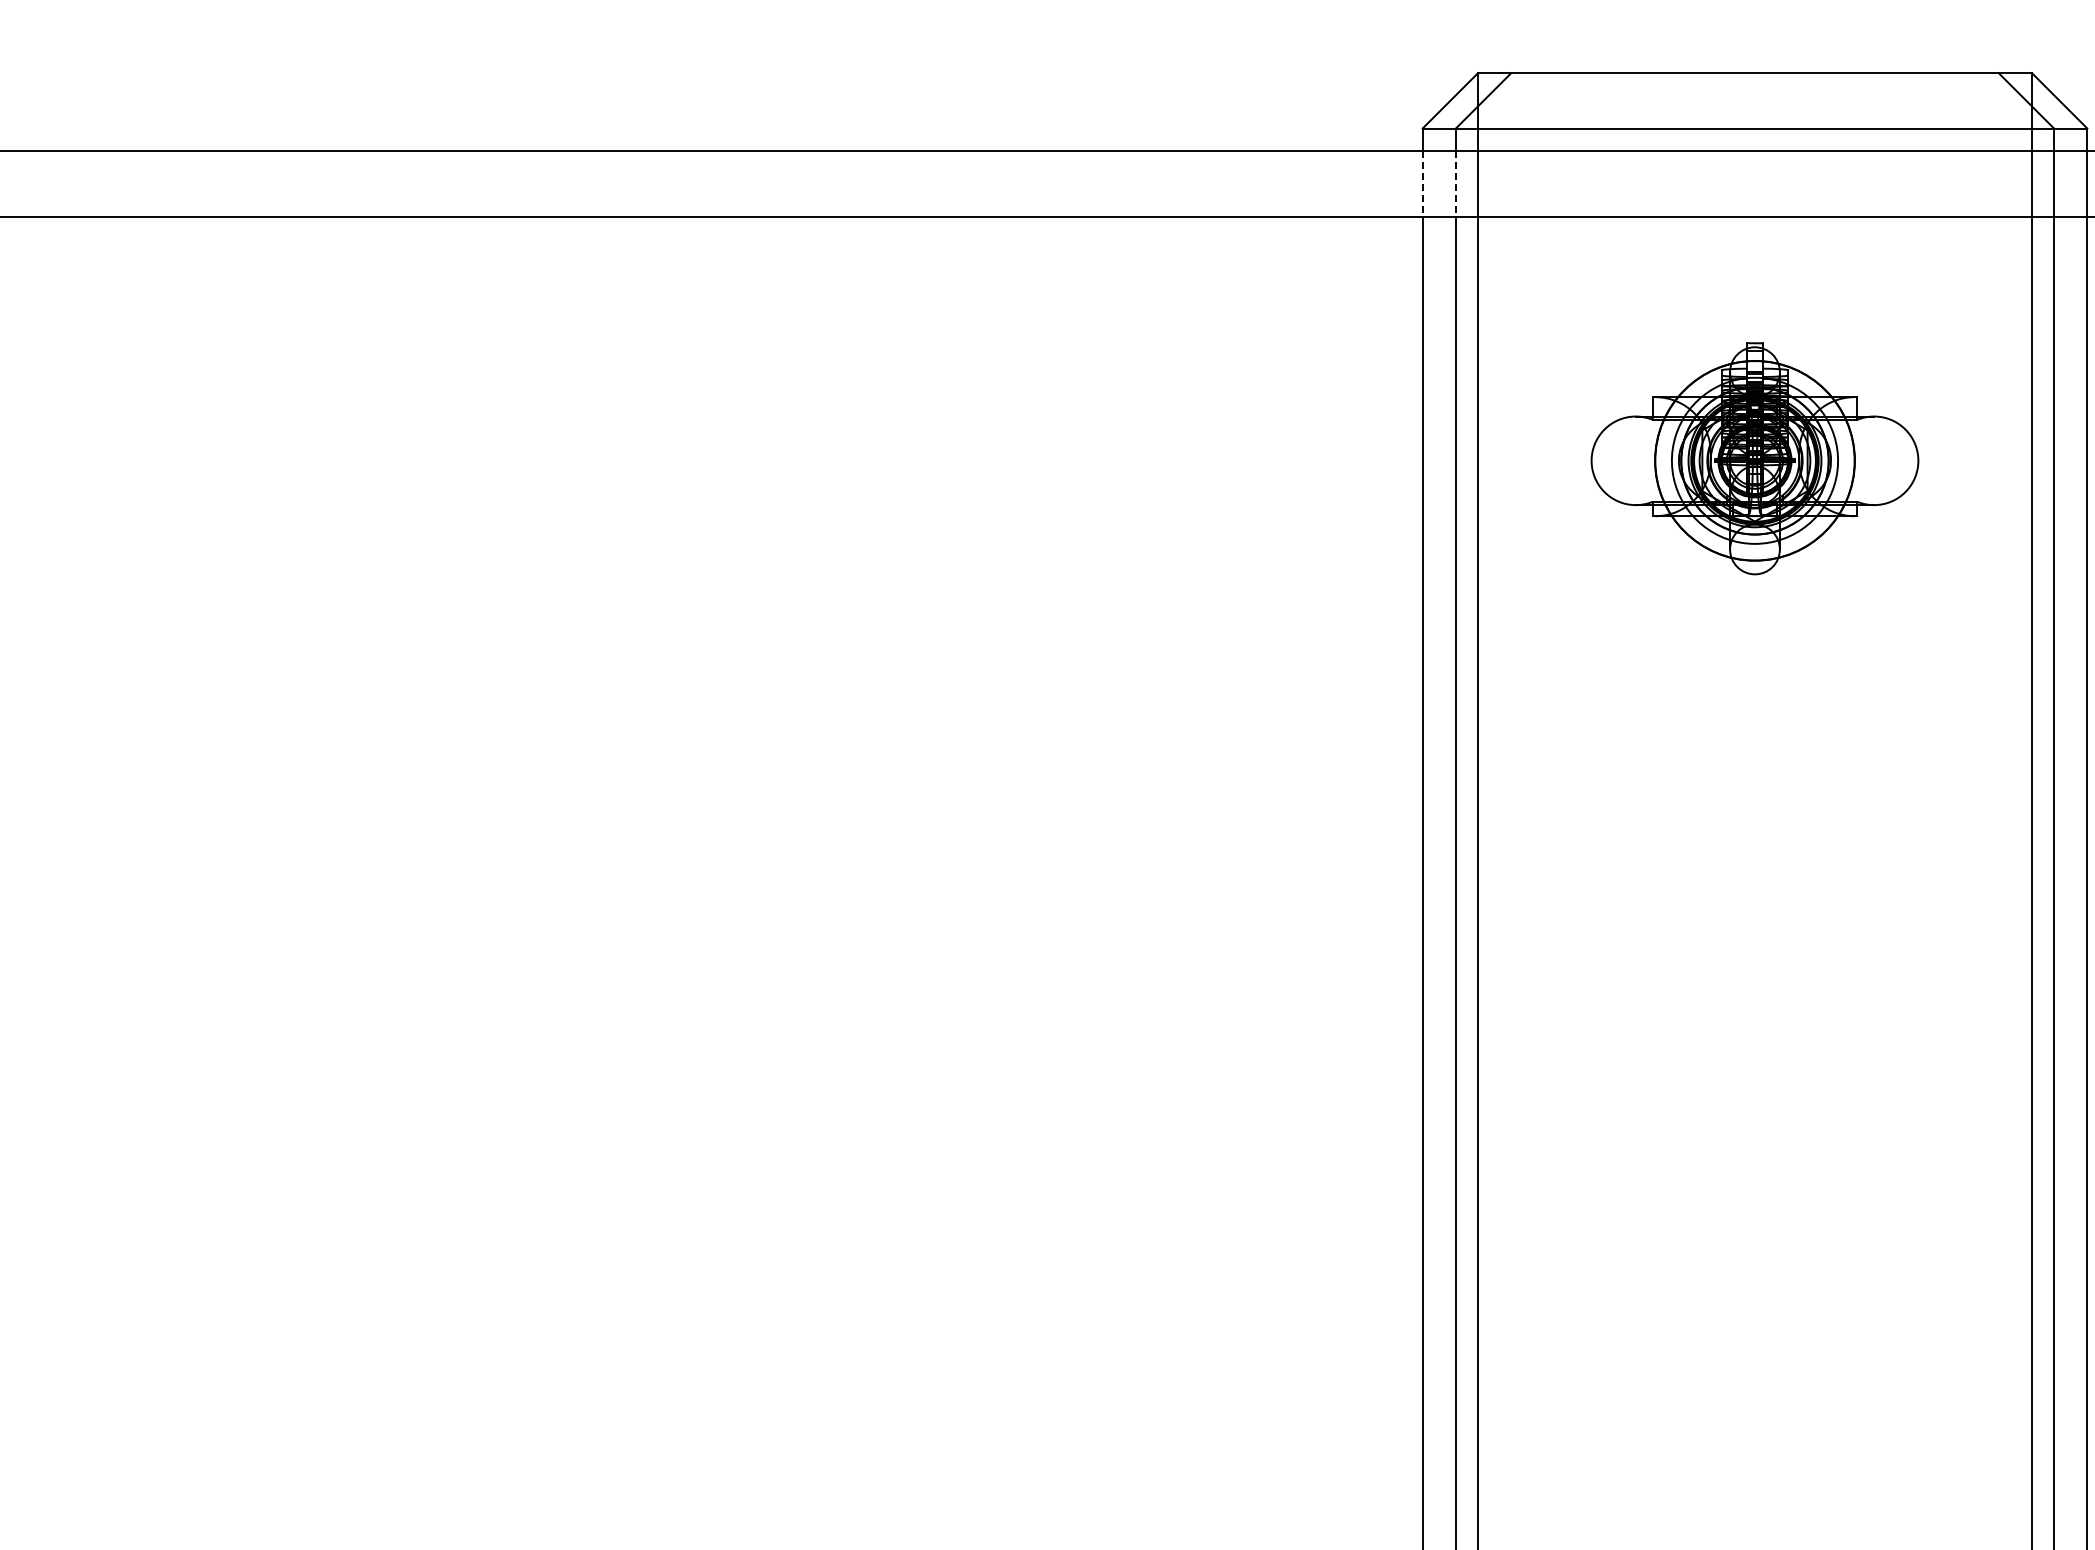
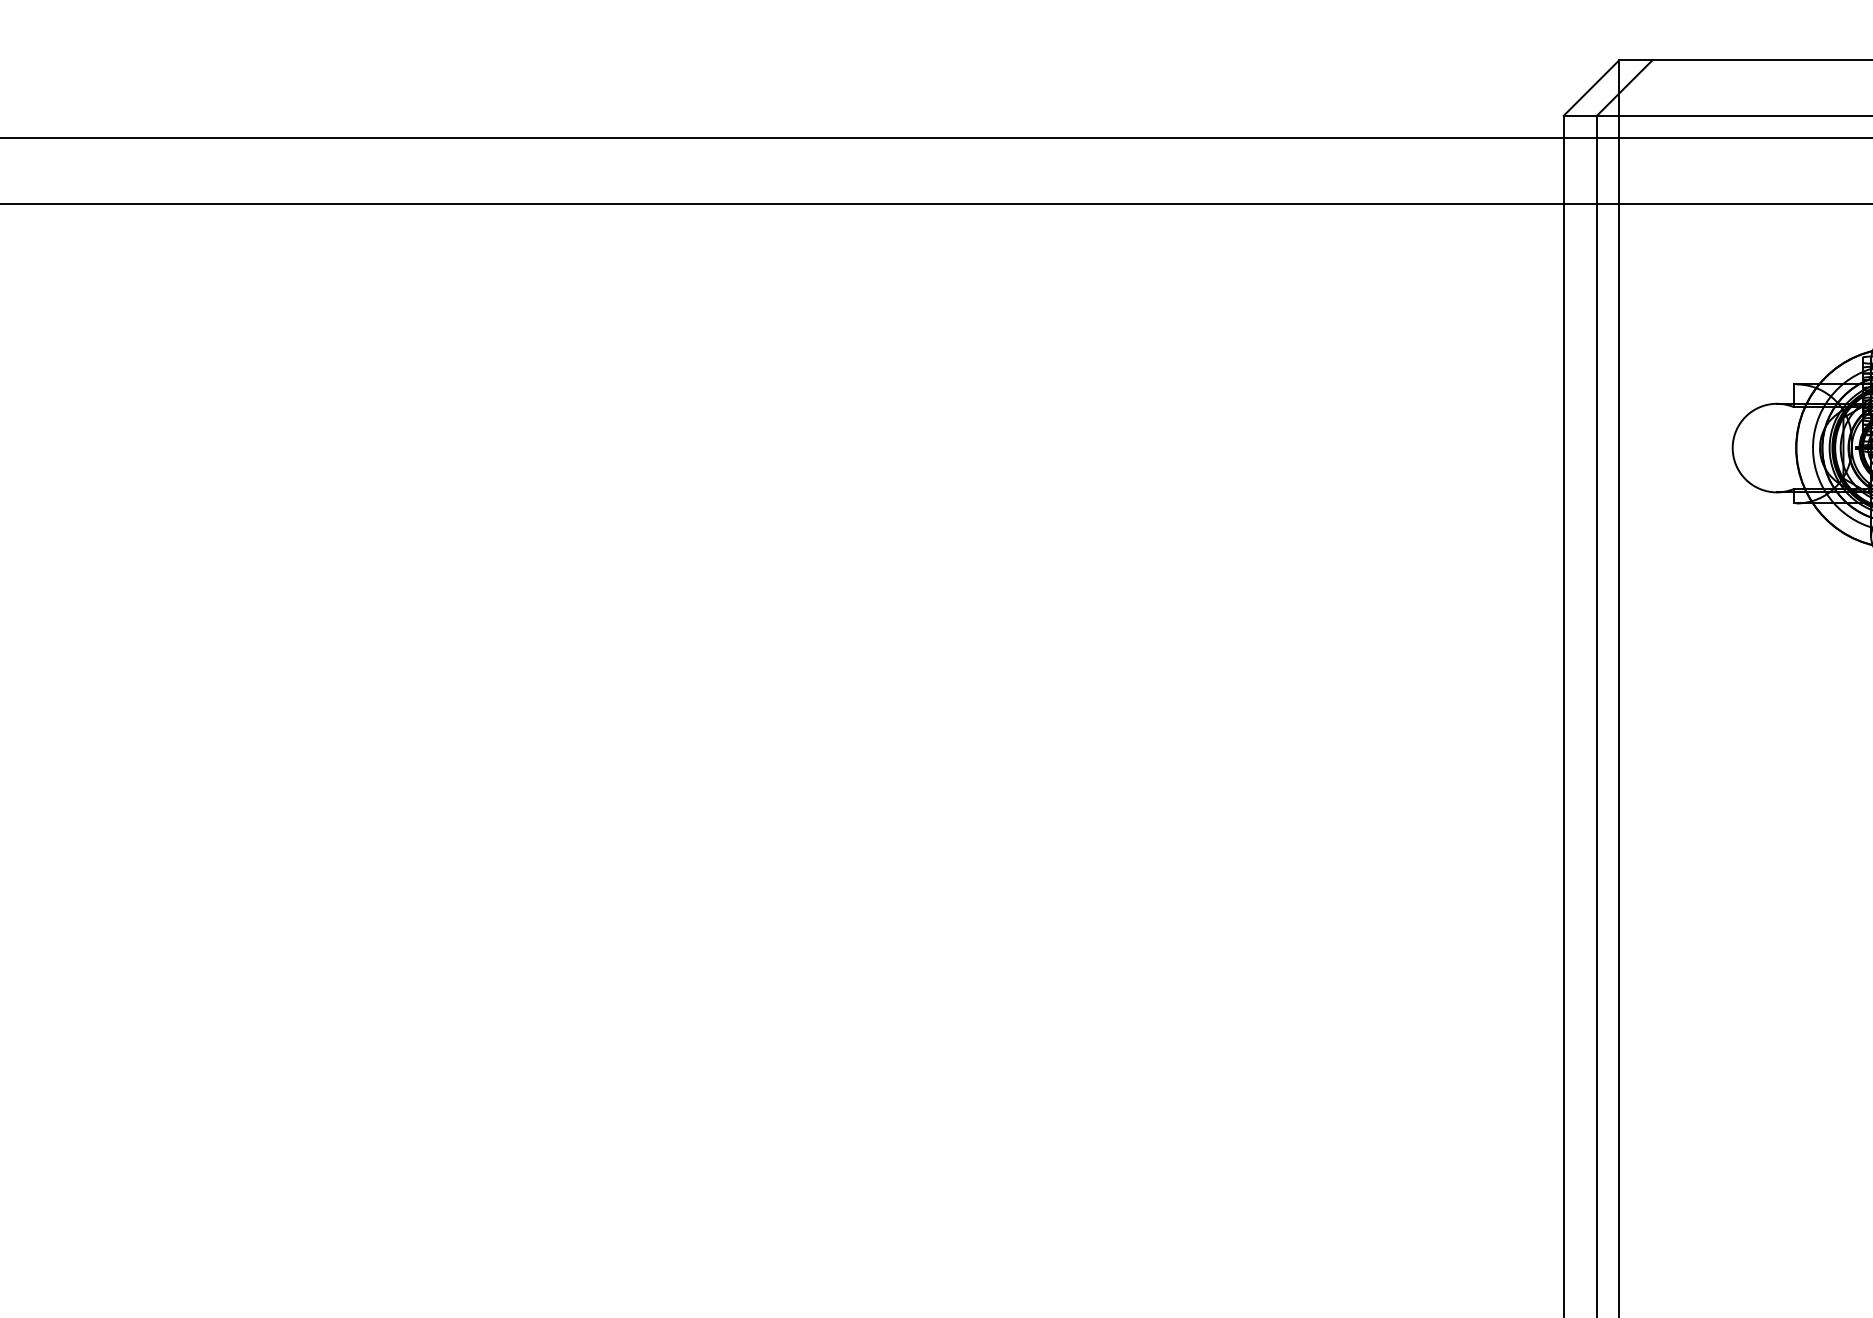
line: (1422, 184) -> (1563, 171), dashed -> solid
line: (1455, 184) -> (1596, 171), dashed -> solid

